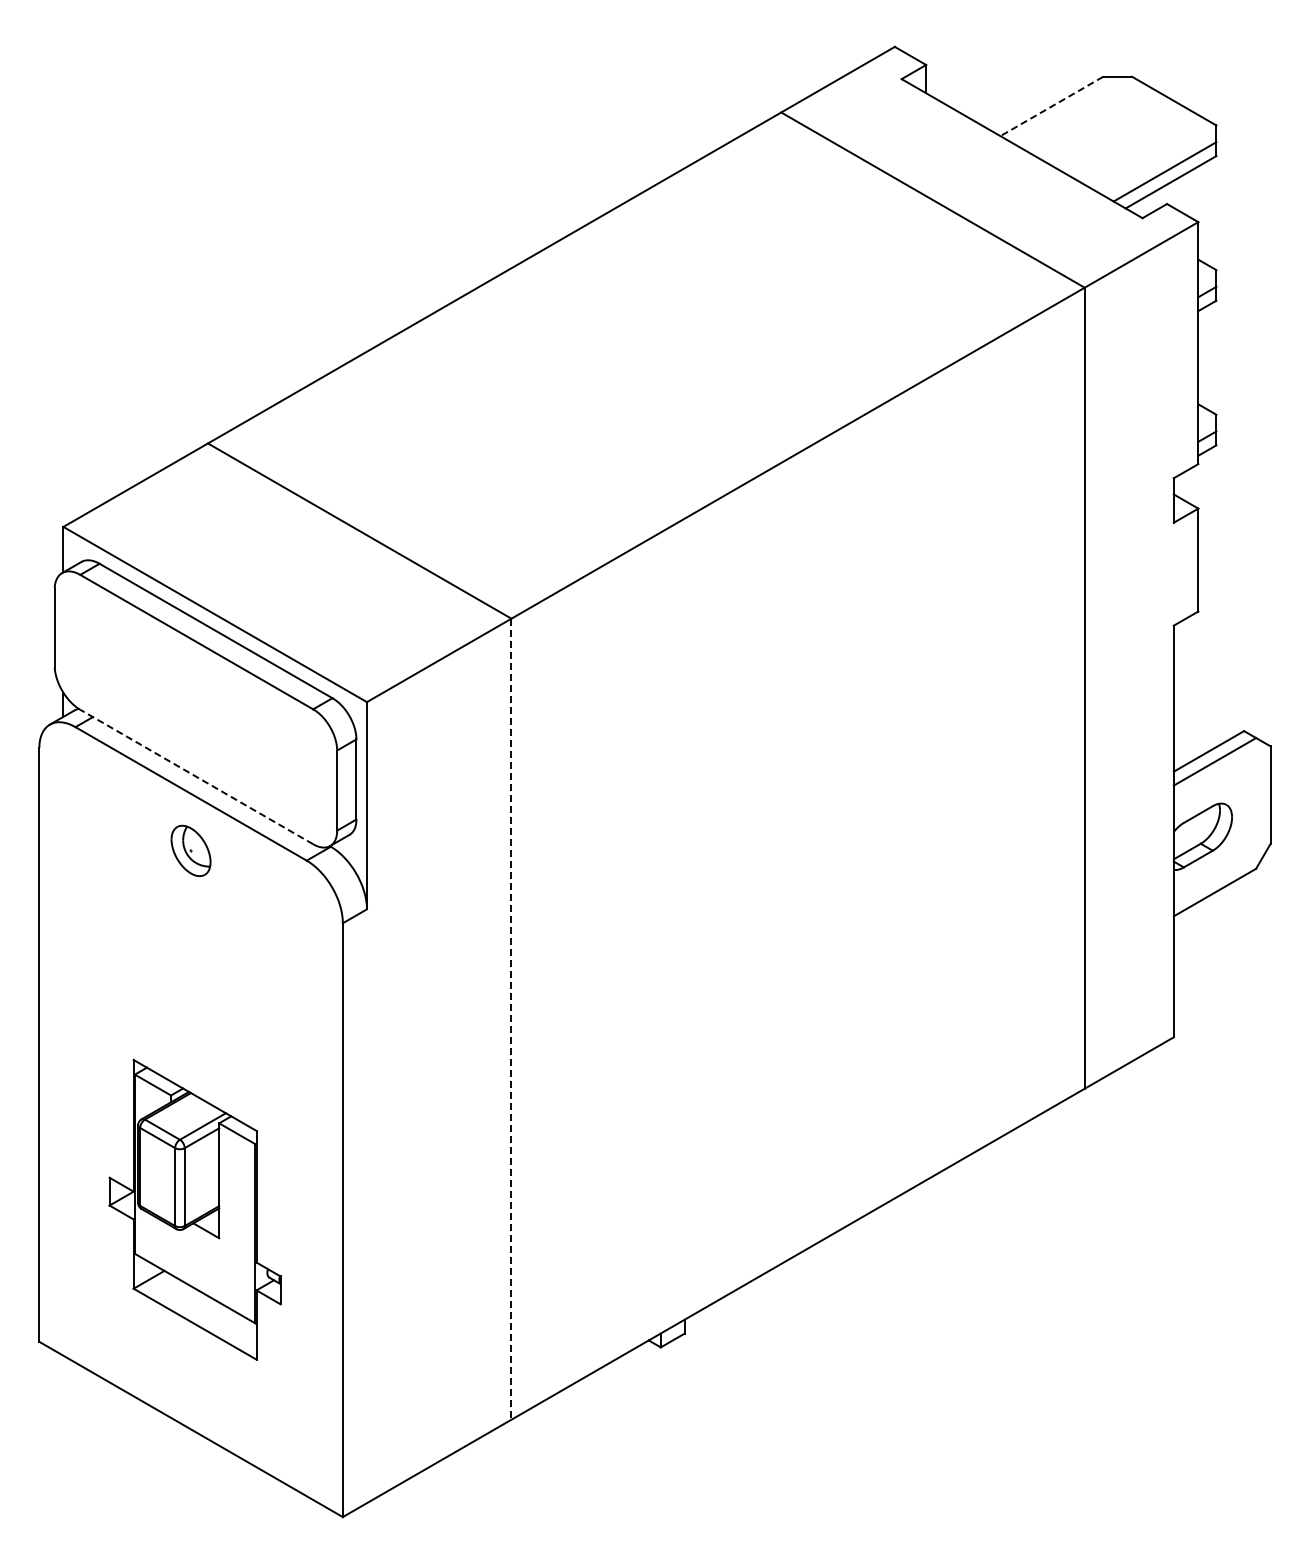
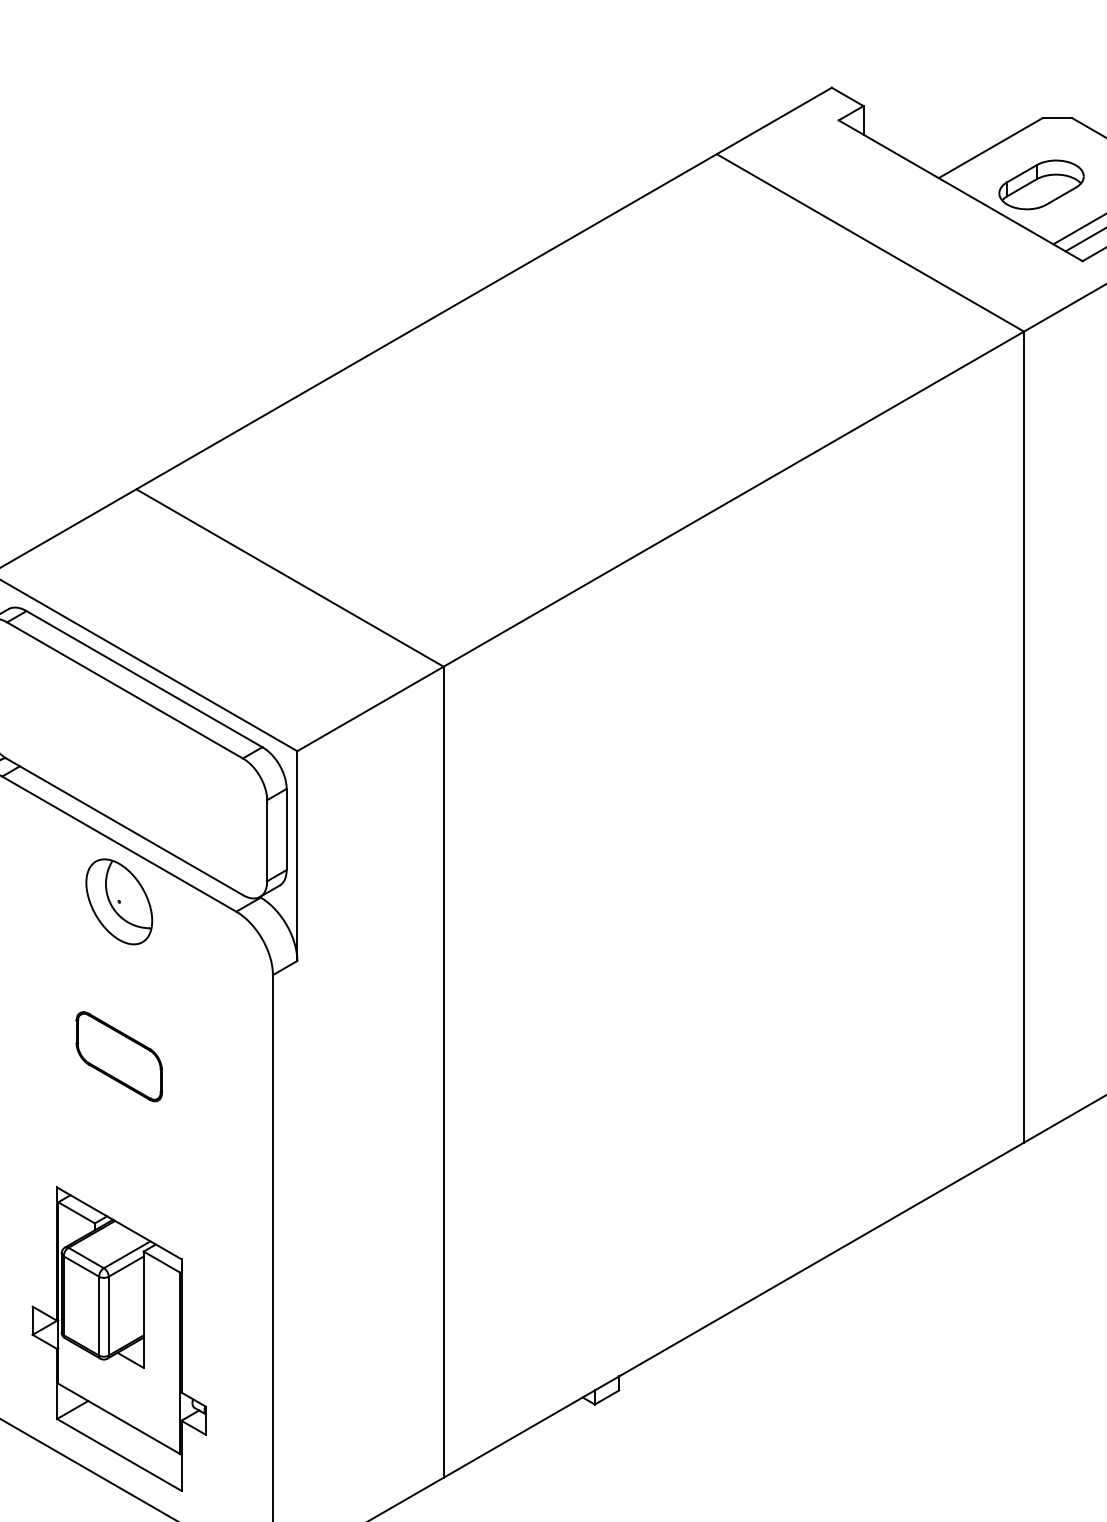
line: (1051, 106) -> (990, 148), dashed -> solid
part: (1101, 142) -> (1041, 184), added
line: (196, 776) -> (124, 826), dashed -> solid
part: (190, 850) -> (118, 901), size x1.67
part: (190, 1003) -> (118, 1056), added
line: (511, 1019) -> (443, 1072), dashed -> solid
part: (194, 1209) -> (118, 1338), moved

